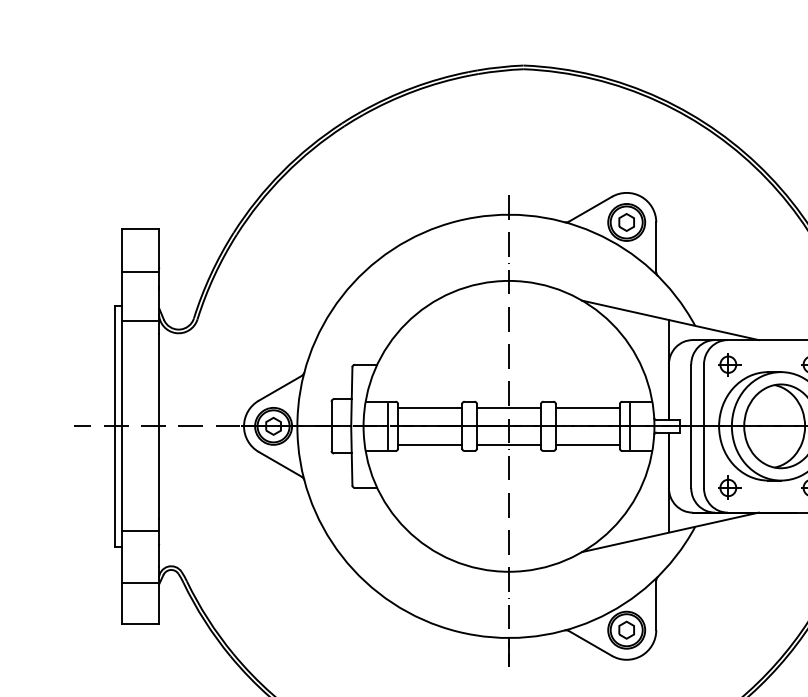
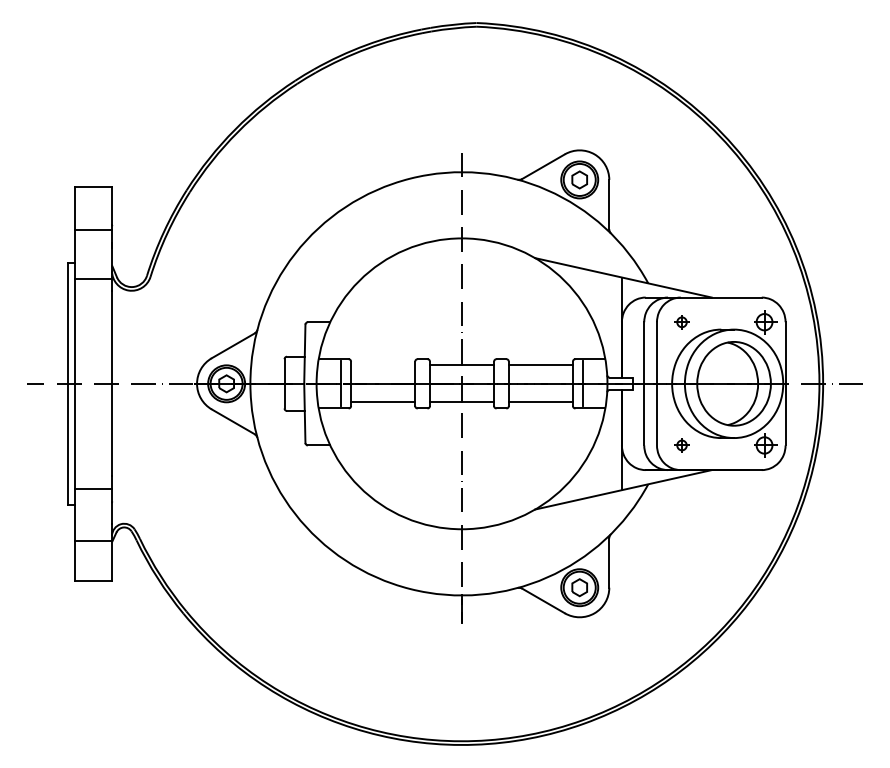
part: (729, 365) -> (682, 322), size x0.6
line: (430, 408) -> (383, 365), removed
part: (729, 488) -> (682, 445), size x0.6

